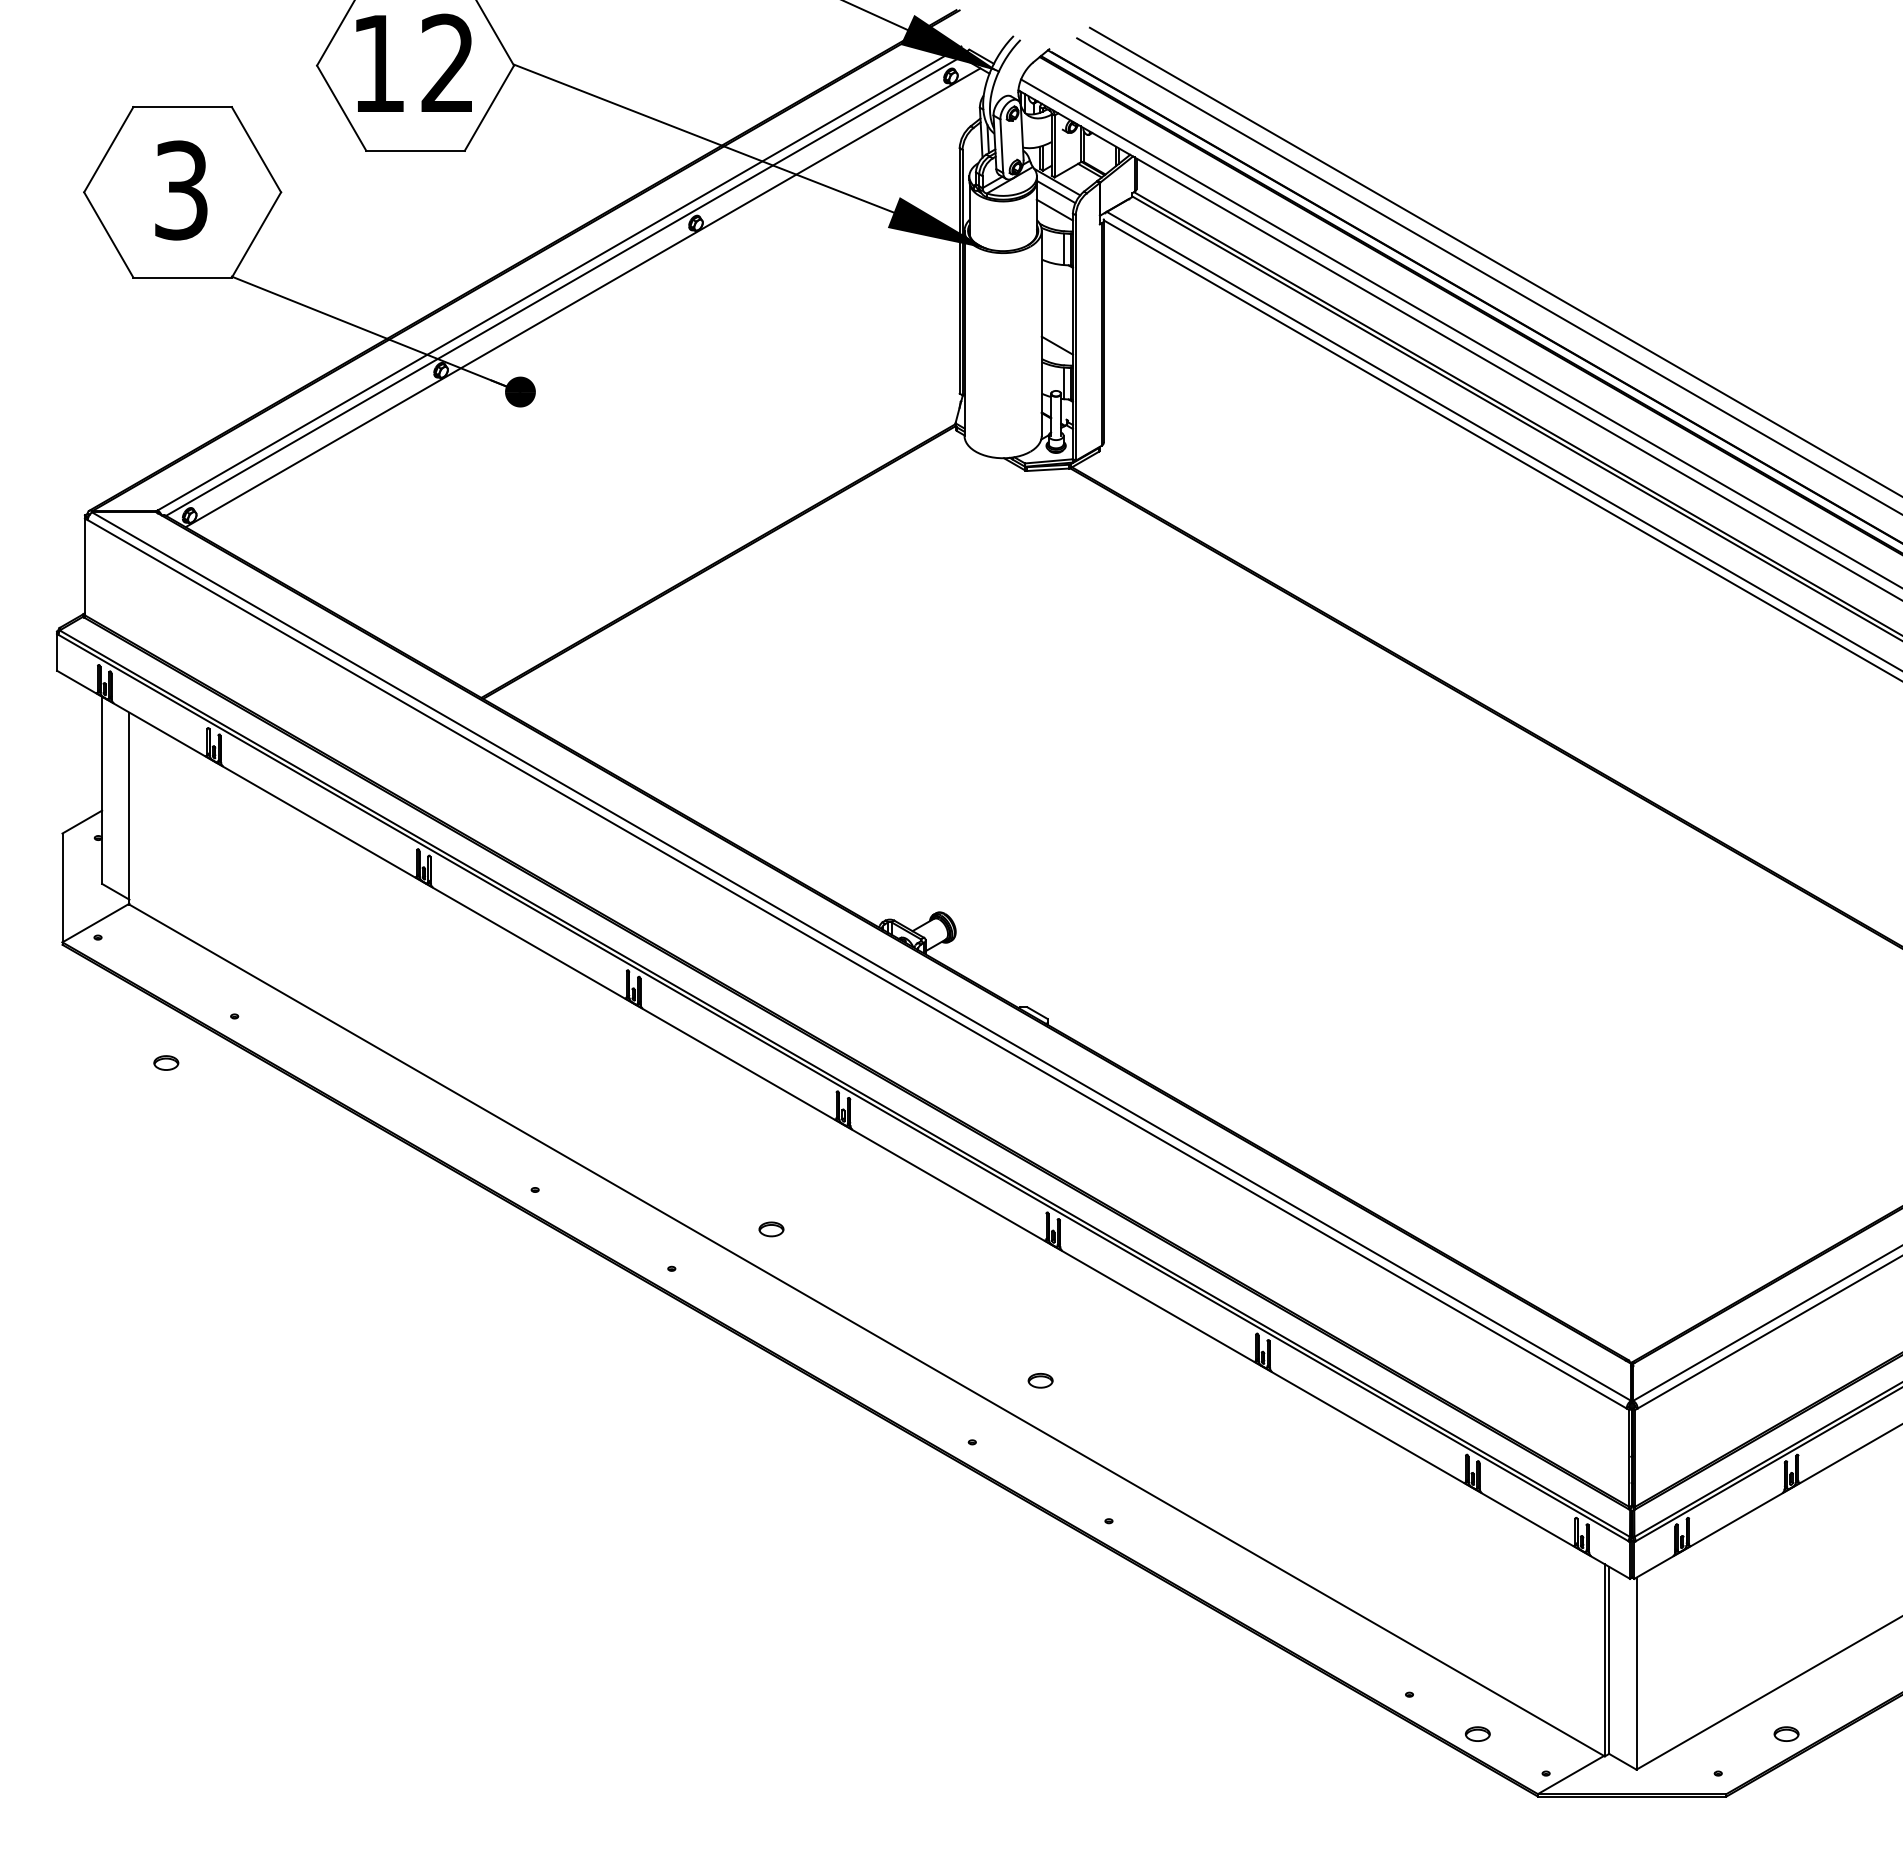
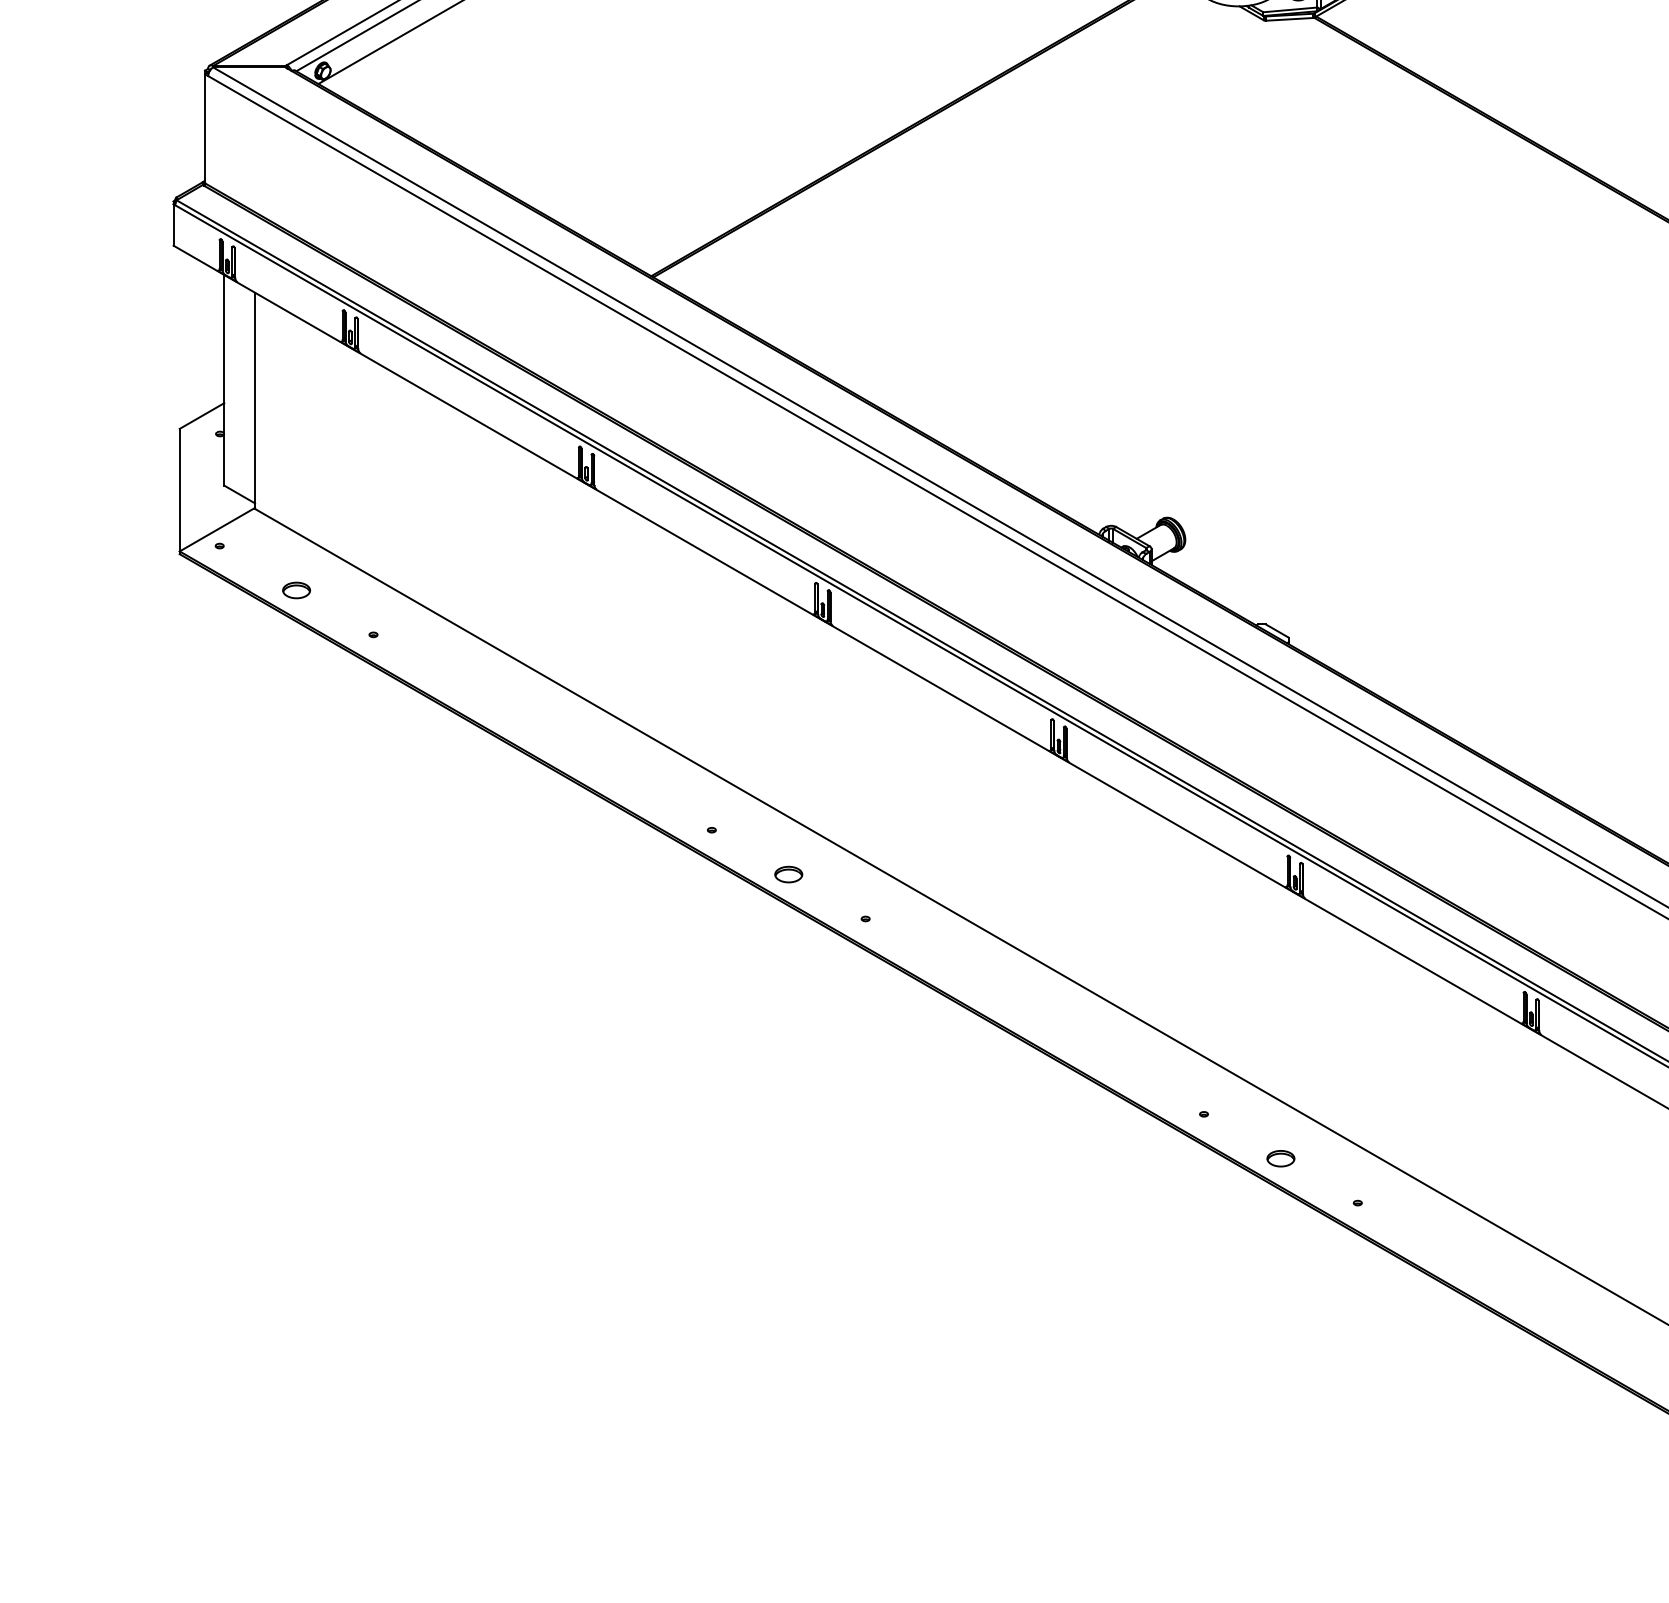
part: (166, 1062) -> (296, 589), moved
part: (771, 1229) -> (788, 874), moved
part: (1040, 1380) -> (1280, 1158), moved

